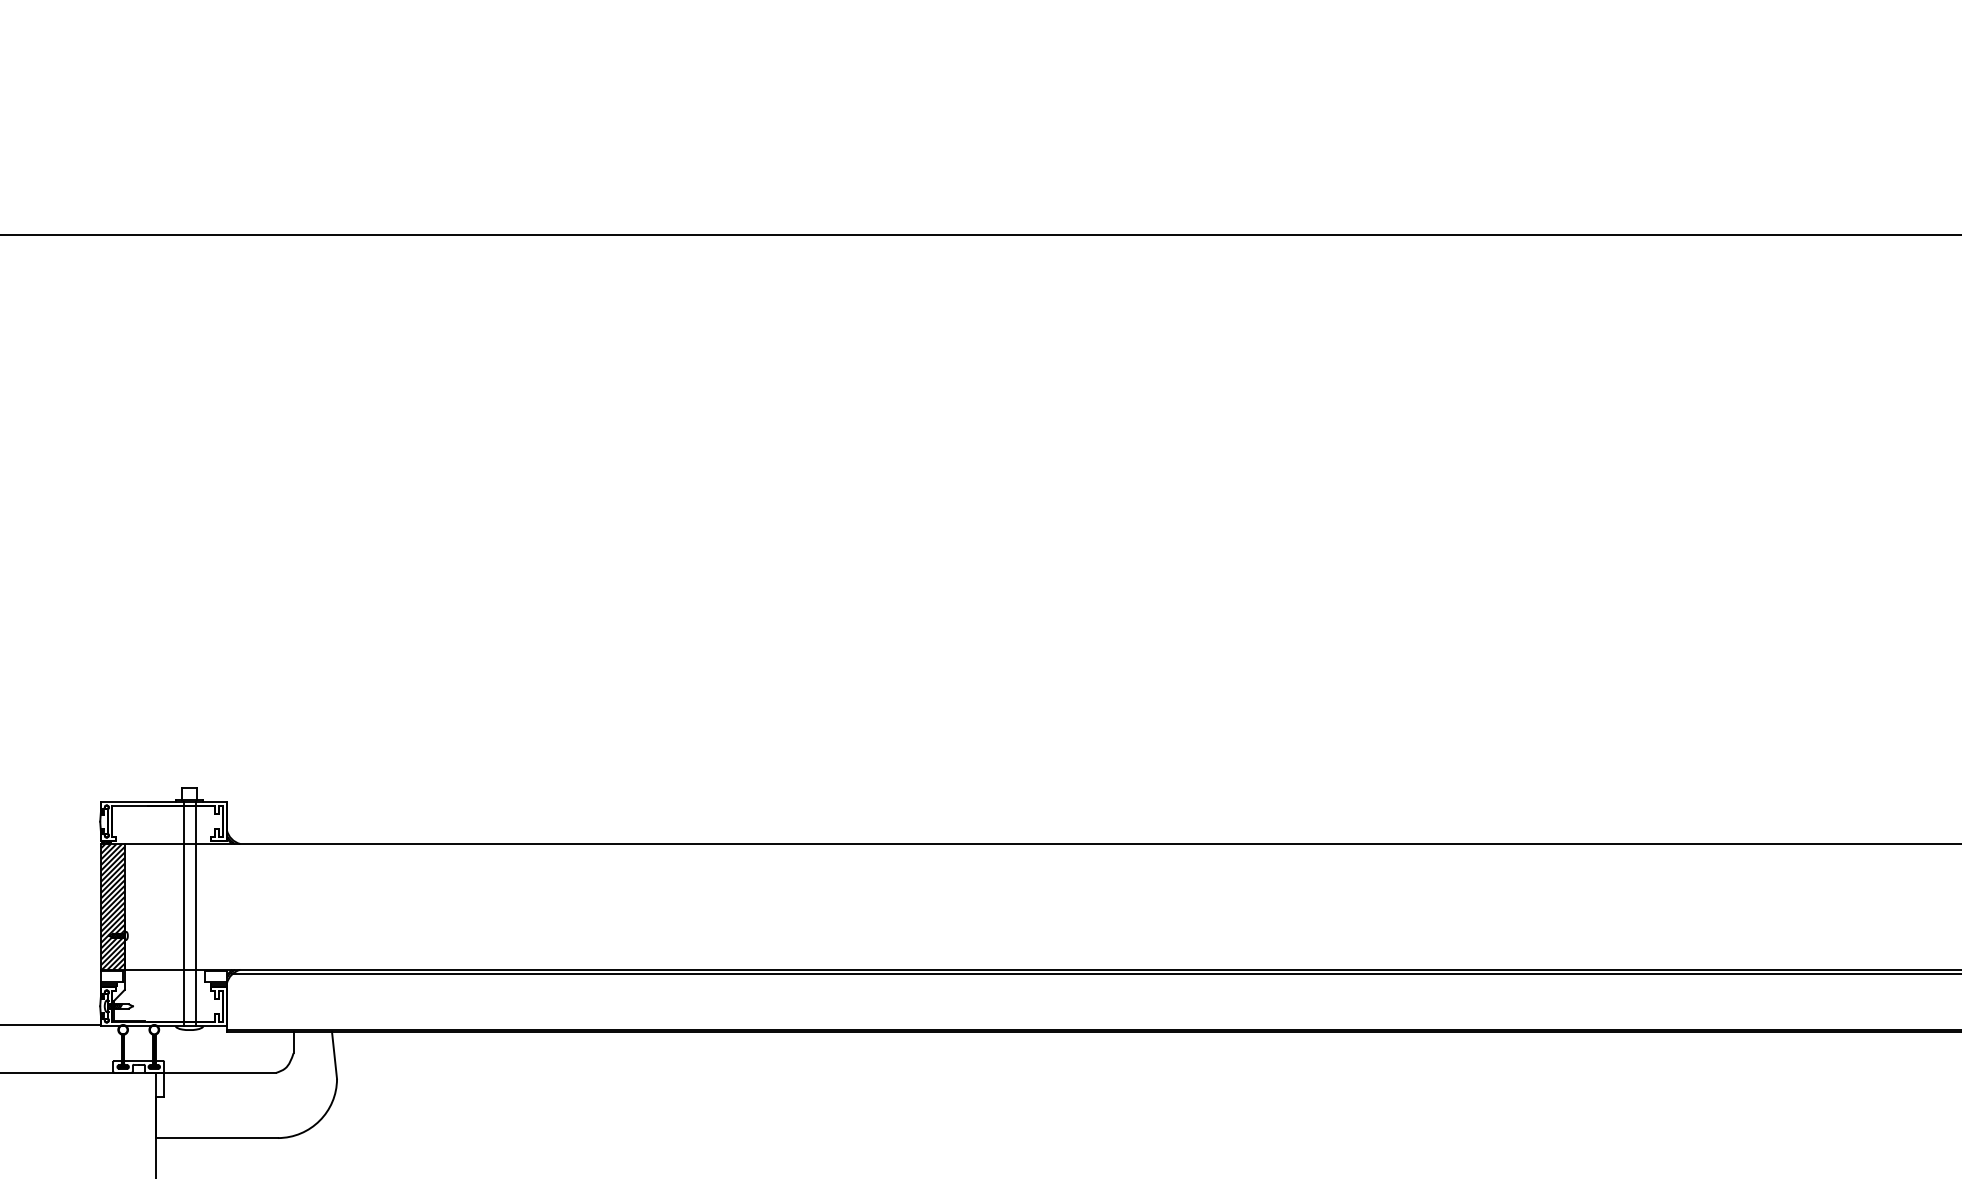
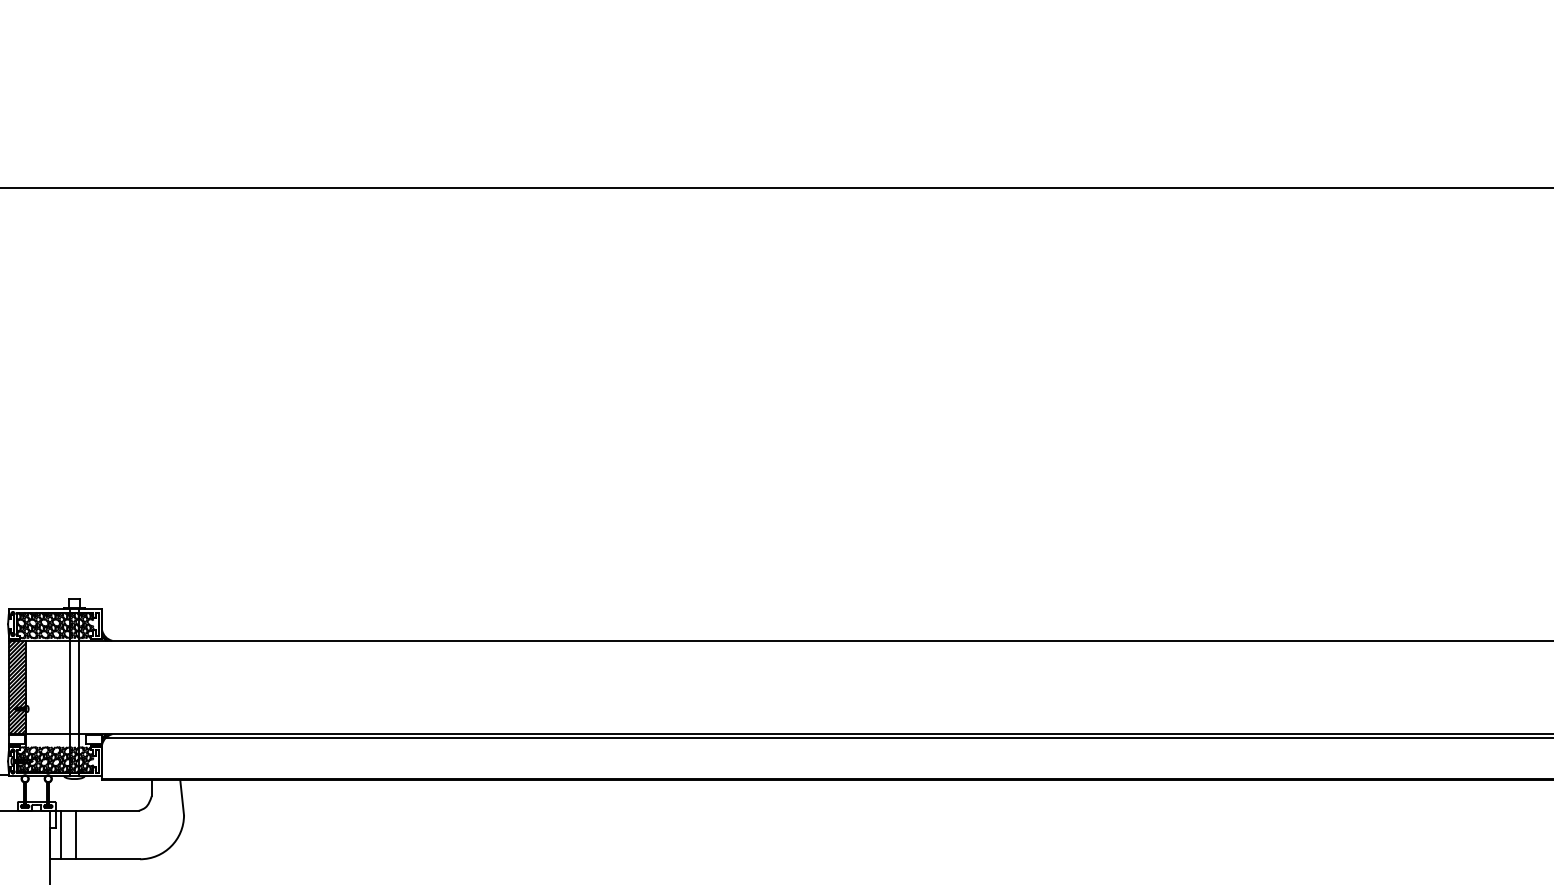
hatch: (164, 823) -> (55, 625), added
hatch: (164, 1003) -> (55, 759), added
line: (172, 1104) -> (61, 834), added
line: (190, 1104) -> (75, 834), added

